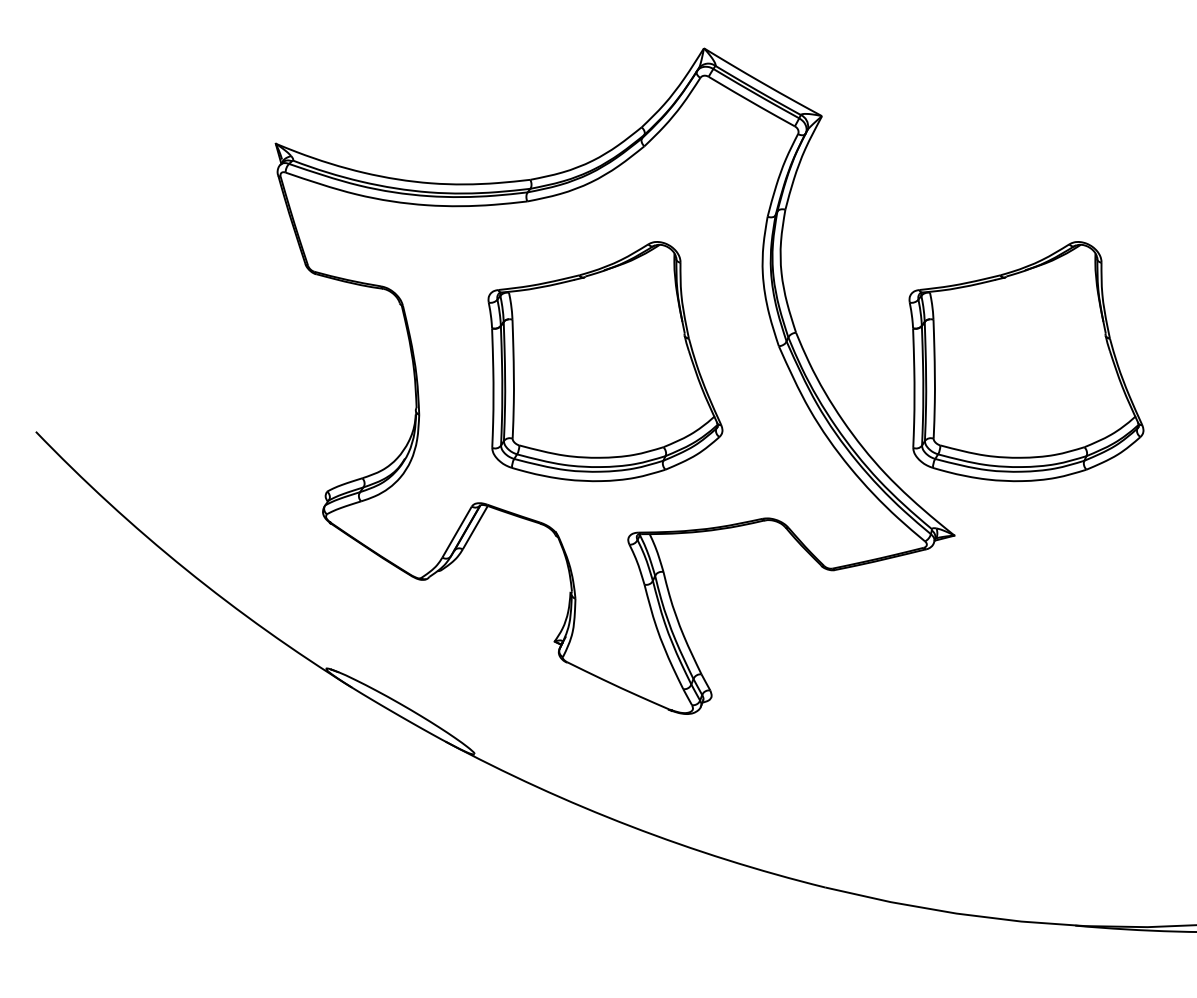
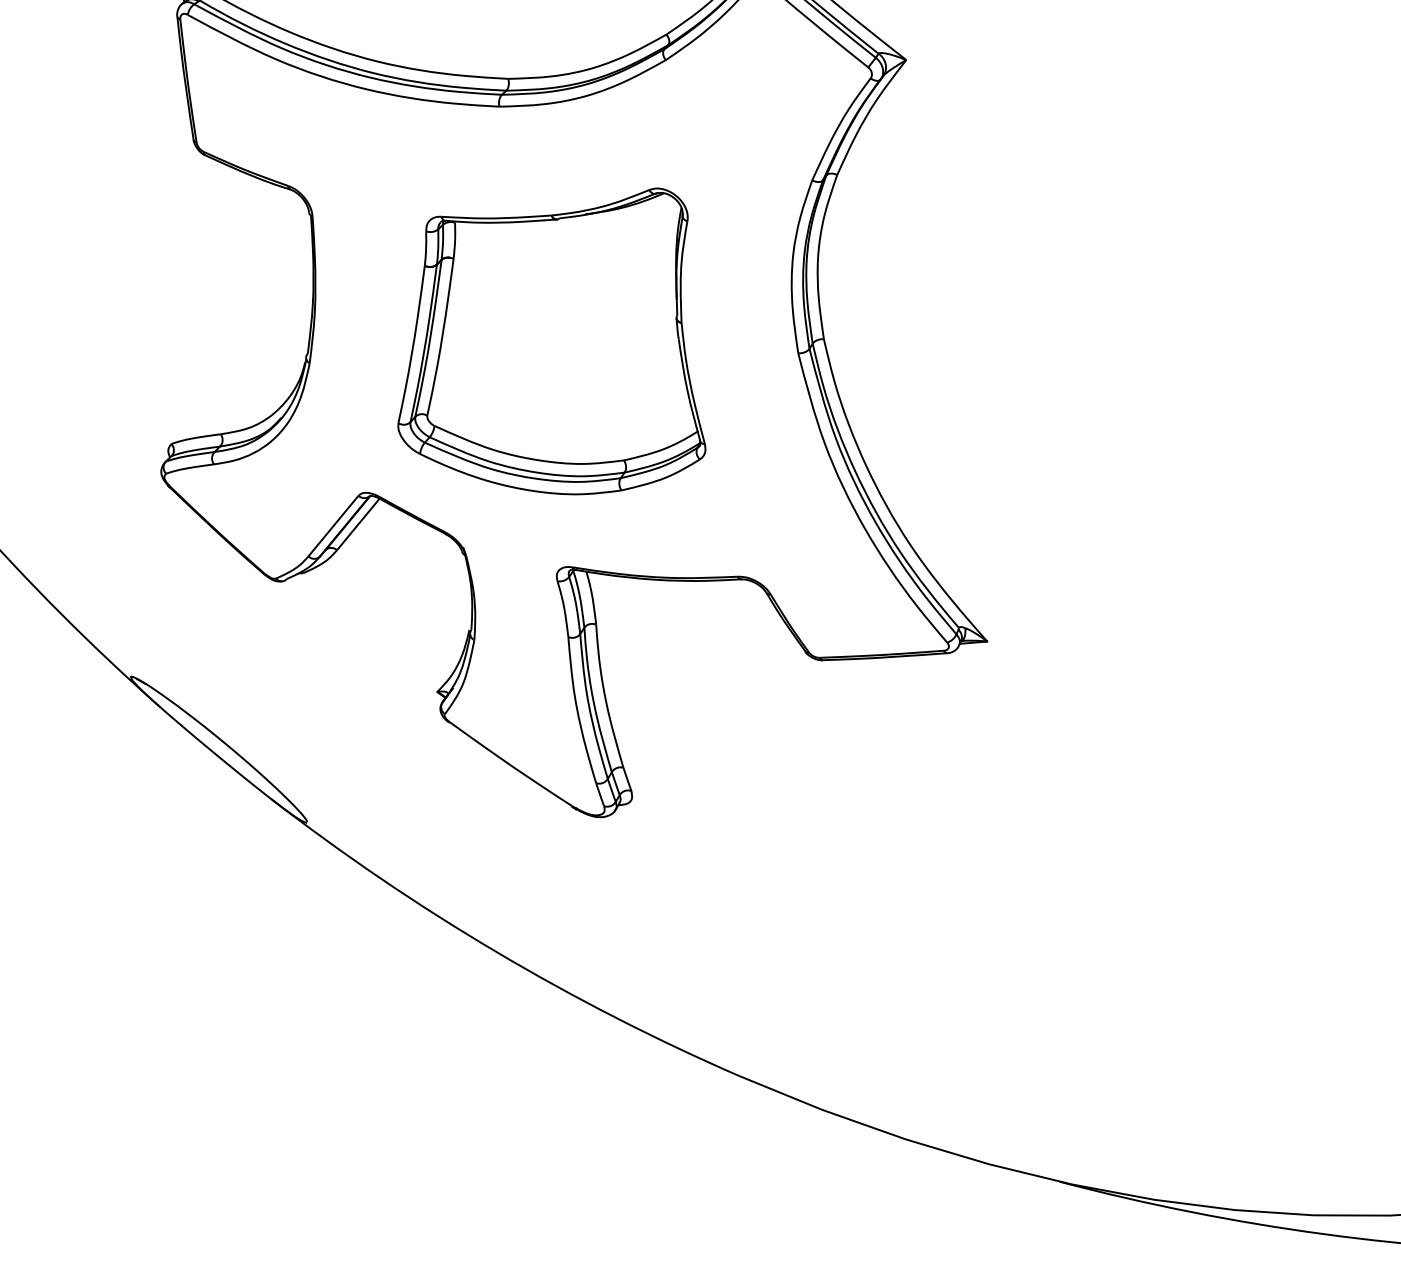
part: (1026, 361) -> (1120, 428), removed

